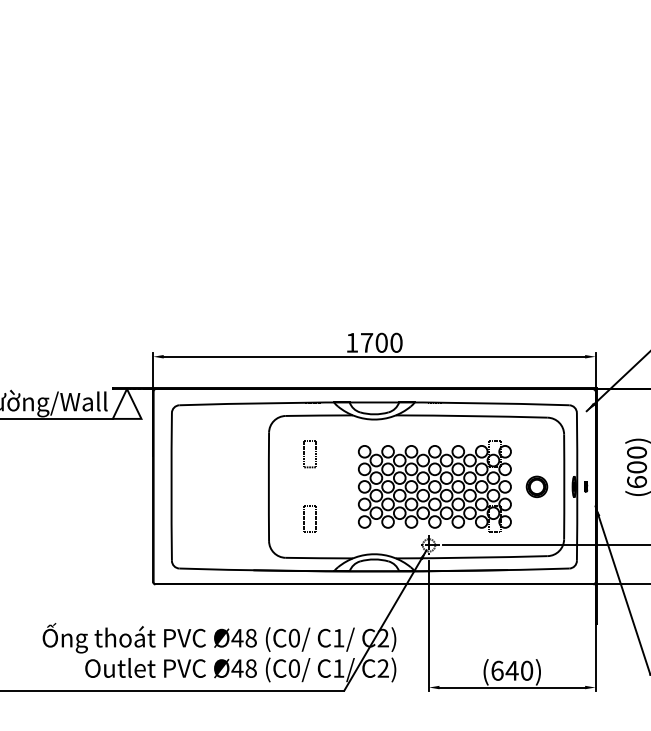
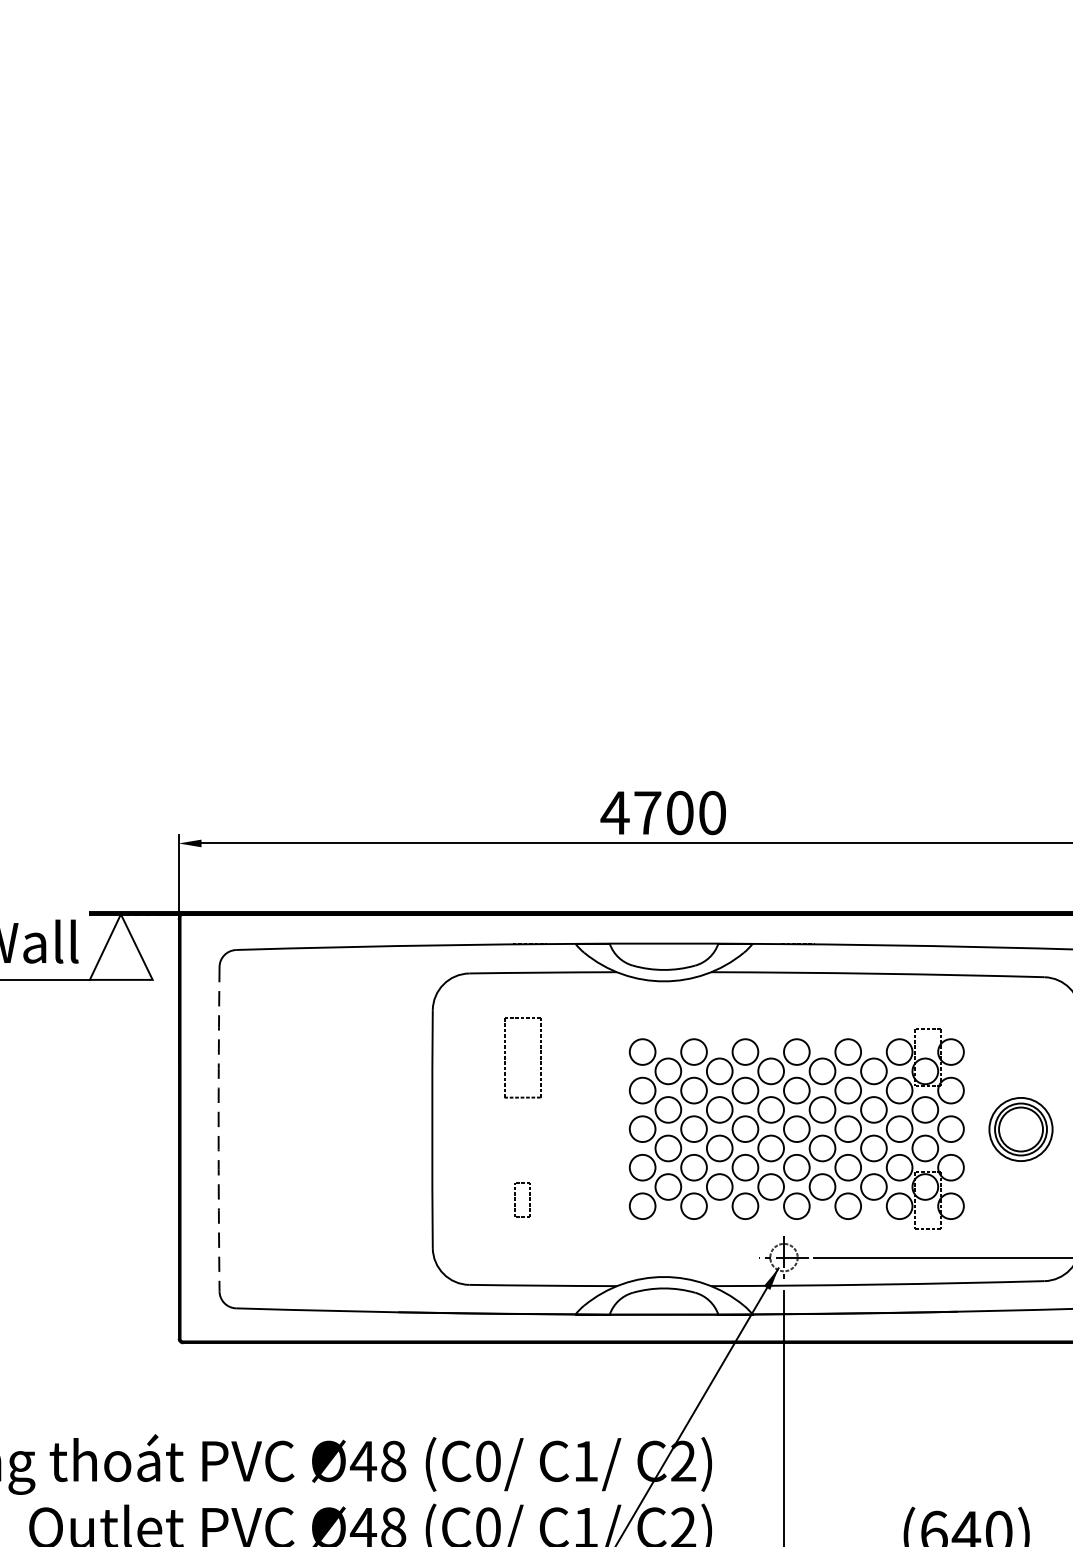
text: (351, 342) -> (613, 812), 1700 -> 4700
part: (309, 454) -> (521, 1058), size x1.4
arc: (171, 486) -> (218, 1128), solid -> dashed
part: (536, 486) -> (1019, 1128), size x1.4
part: (309, 518) -> (521, 1198), size x0.6

